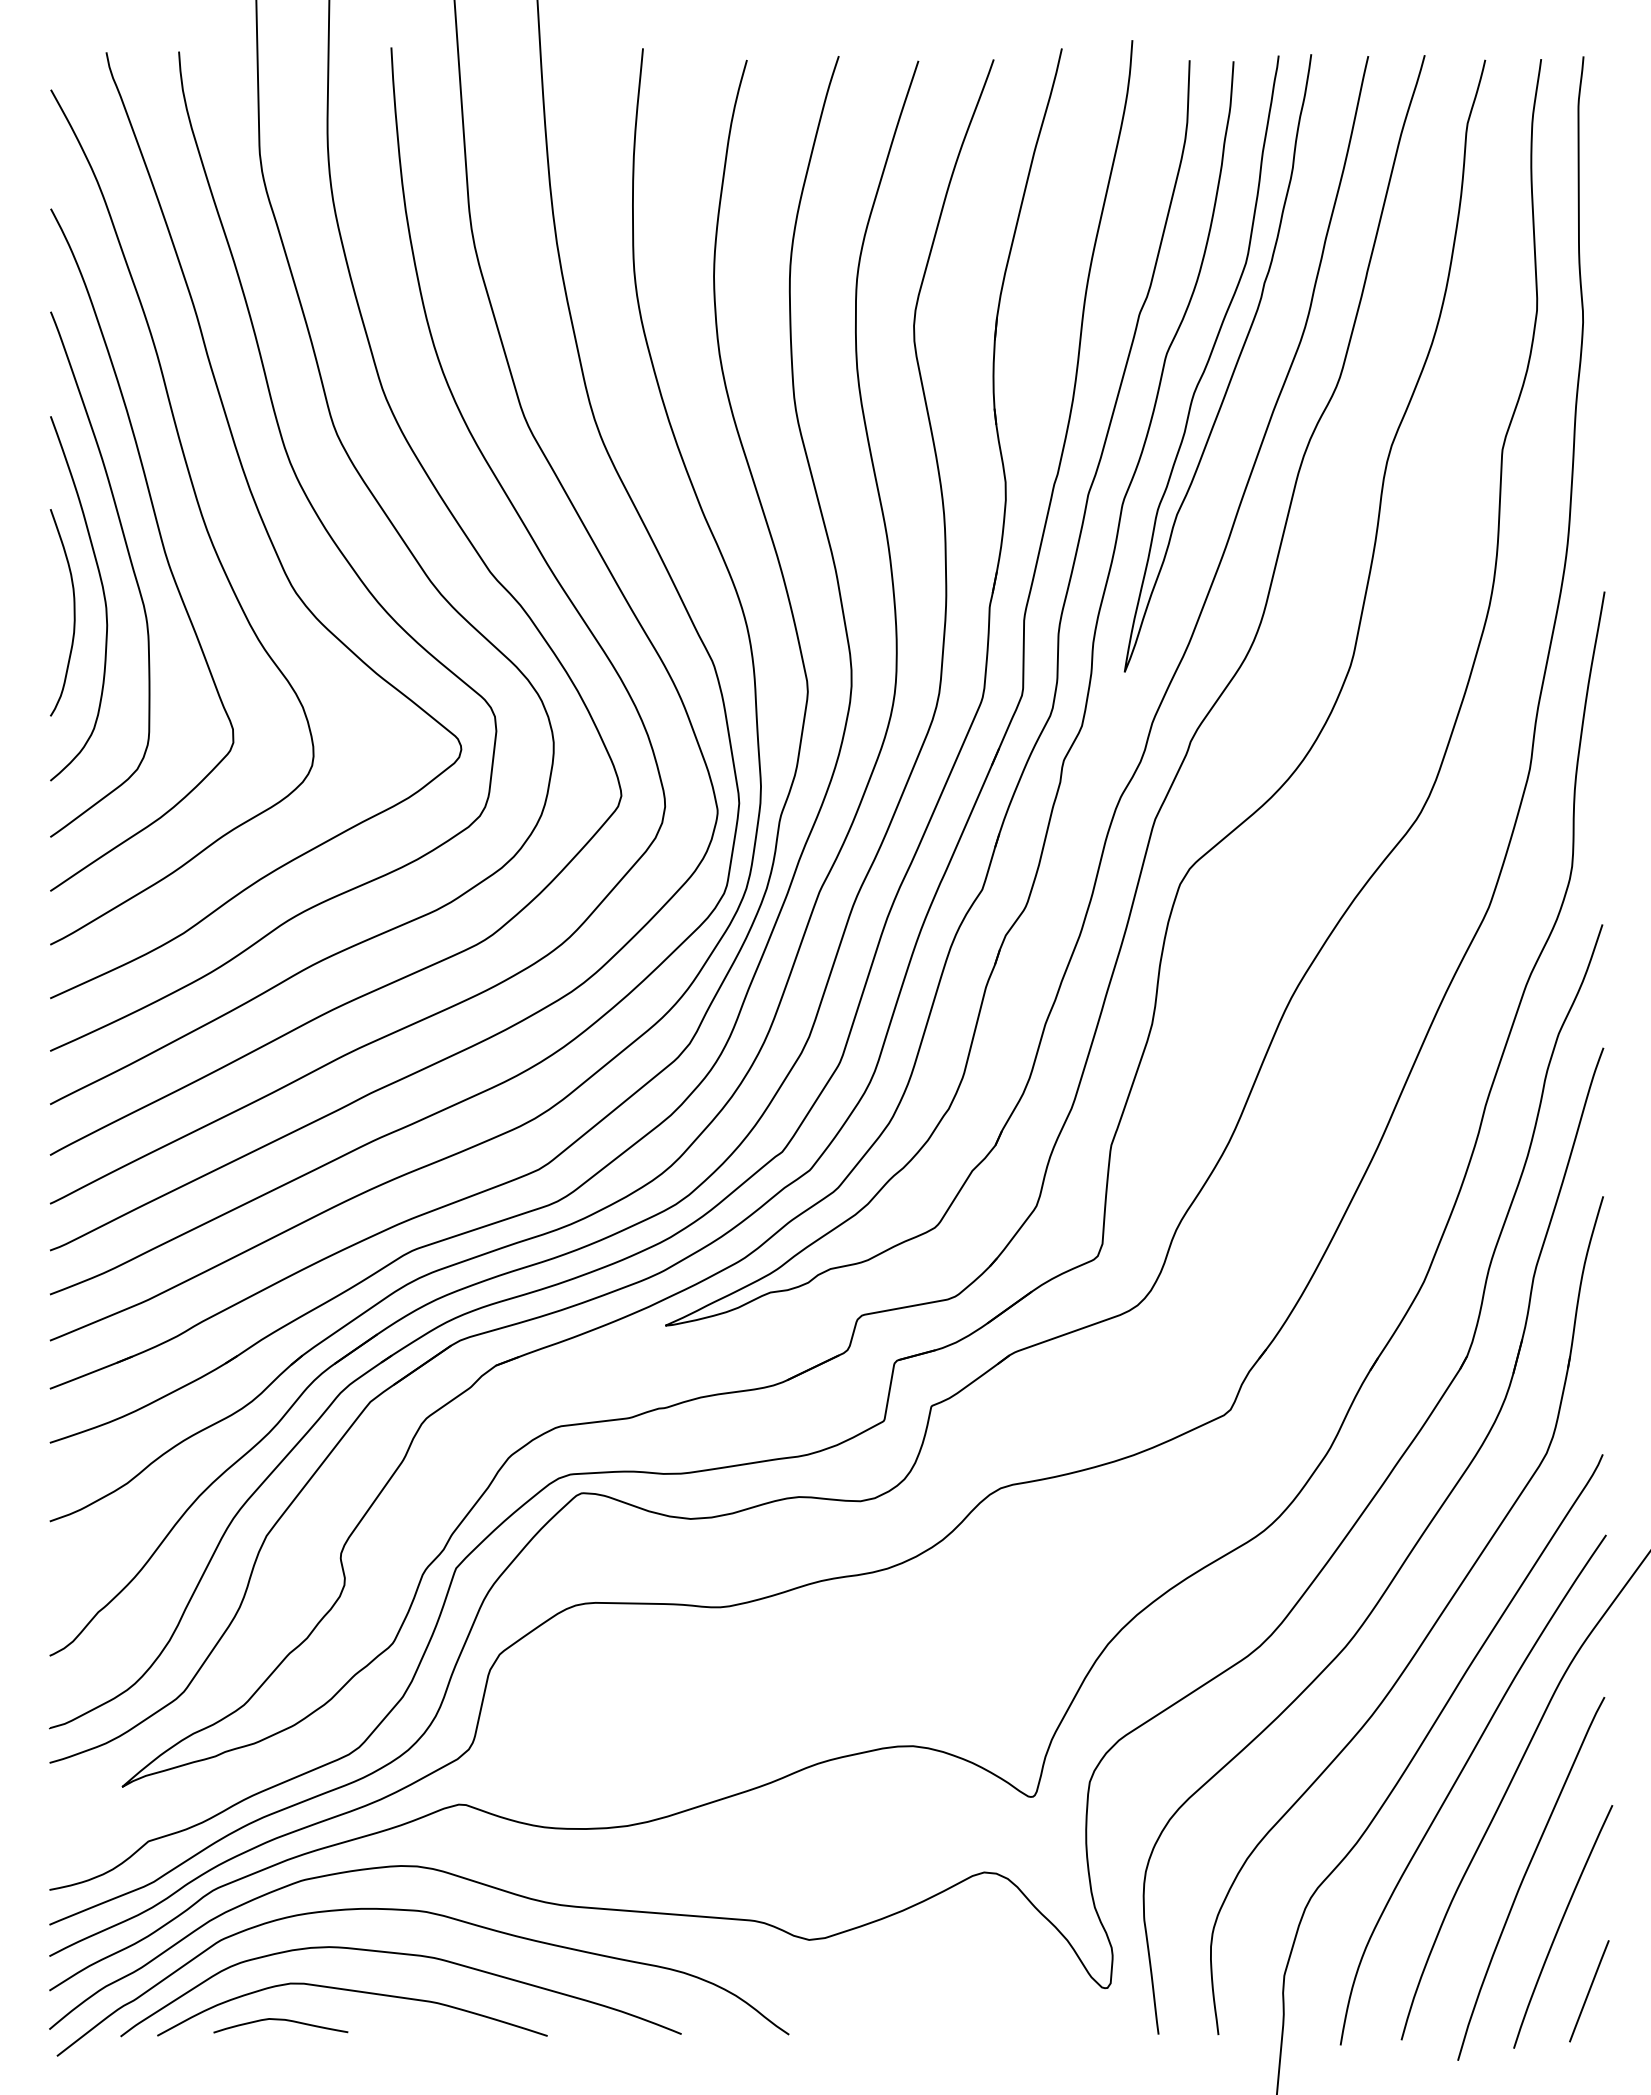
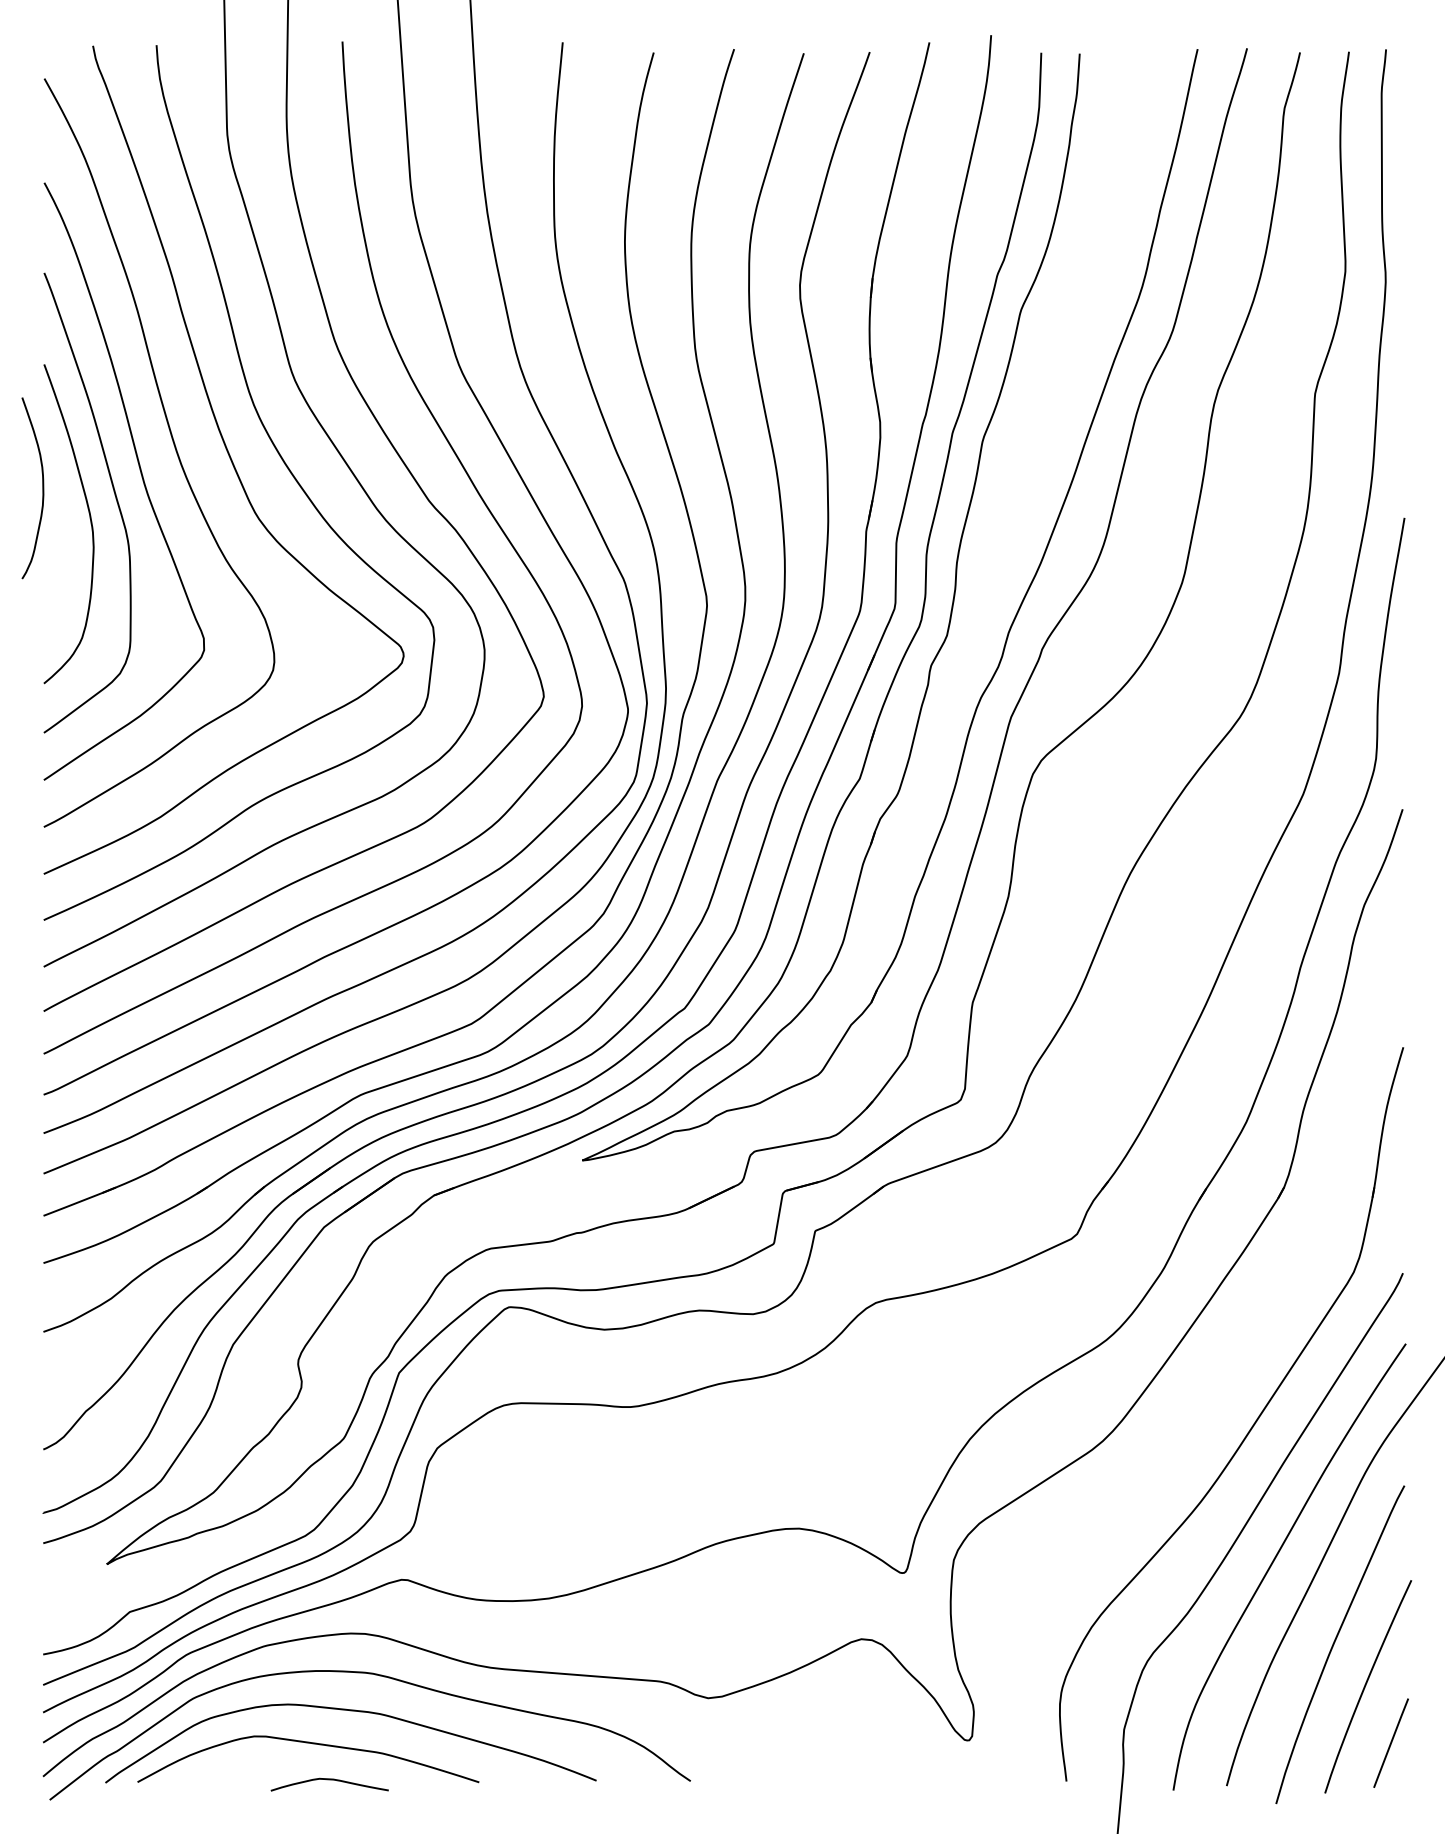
curve: (1209, 361) -> (1058, 316), removed
curve: (73, 612) -> (42, 488), moved
part: (1403, 1561) -> (1228, 1366), removed
curve: (280, 2020) -> (329, 1780), moved

